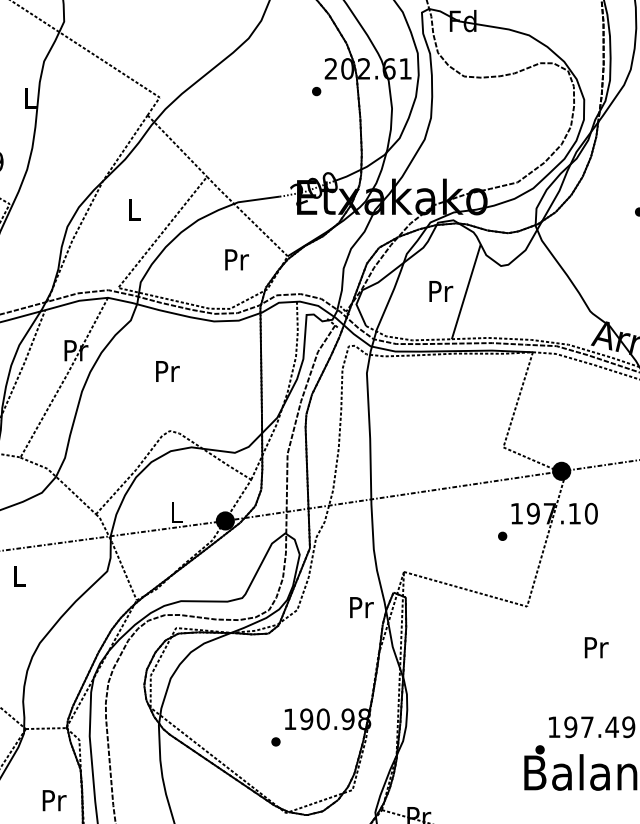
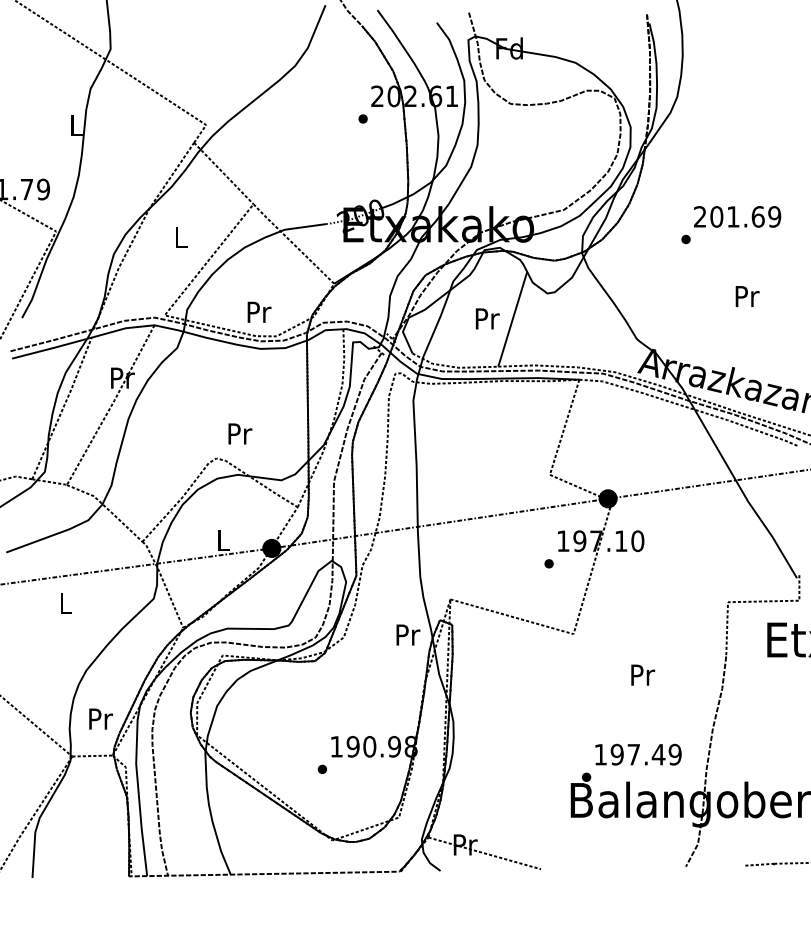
text: (237, 259) -> (259, 311), moved
text: (168, 371) -> (240, 433), moved
text: (54, 800) -> (100, 718), moved

